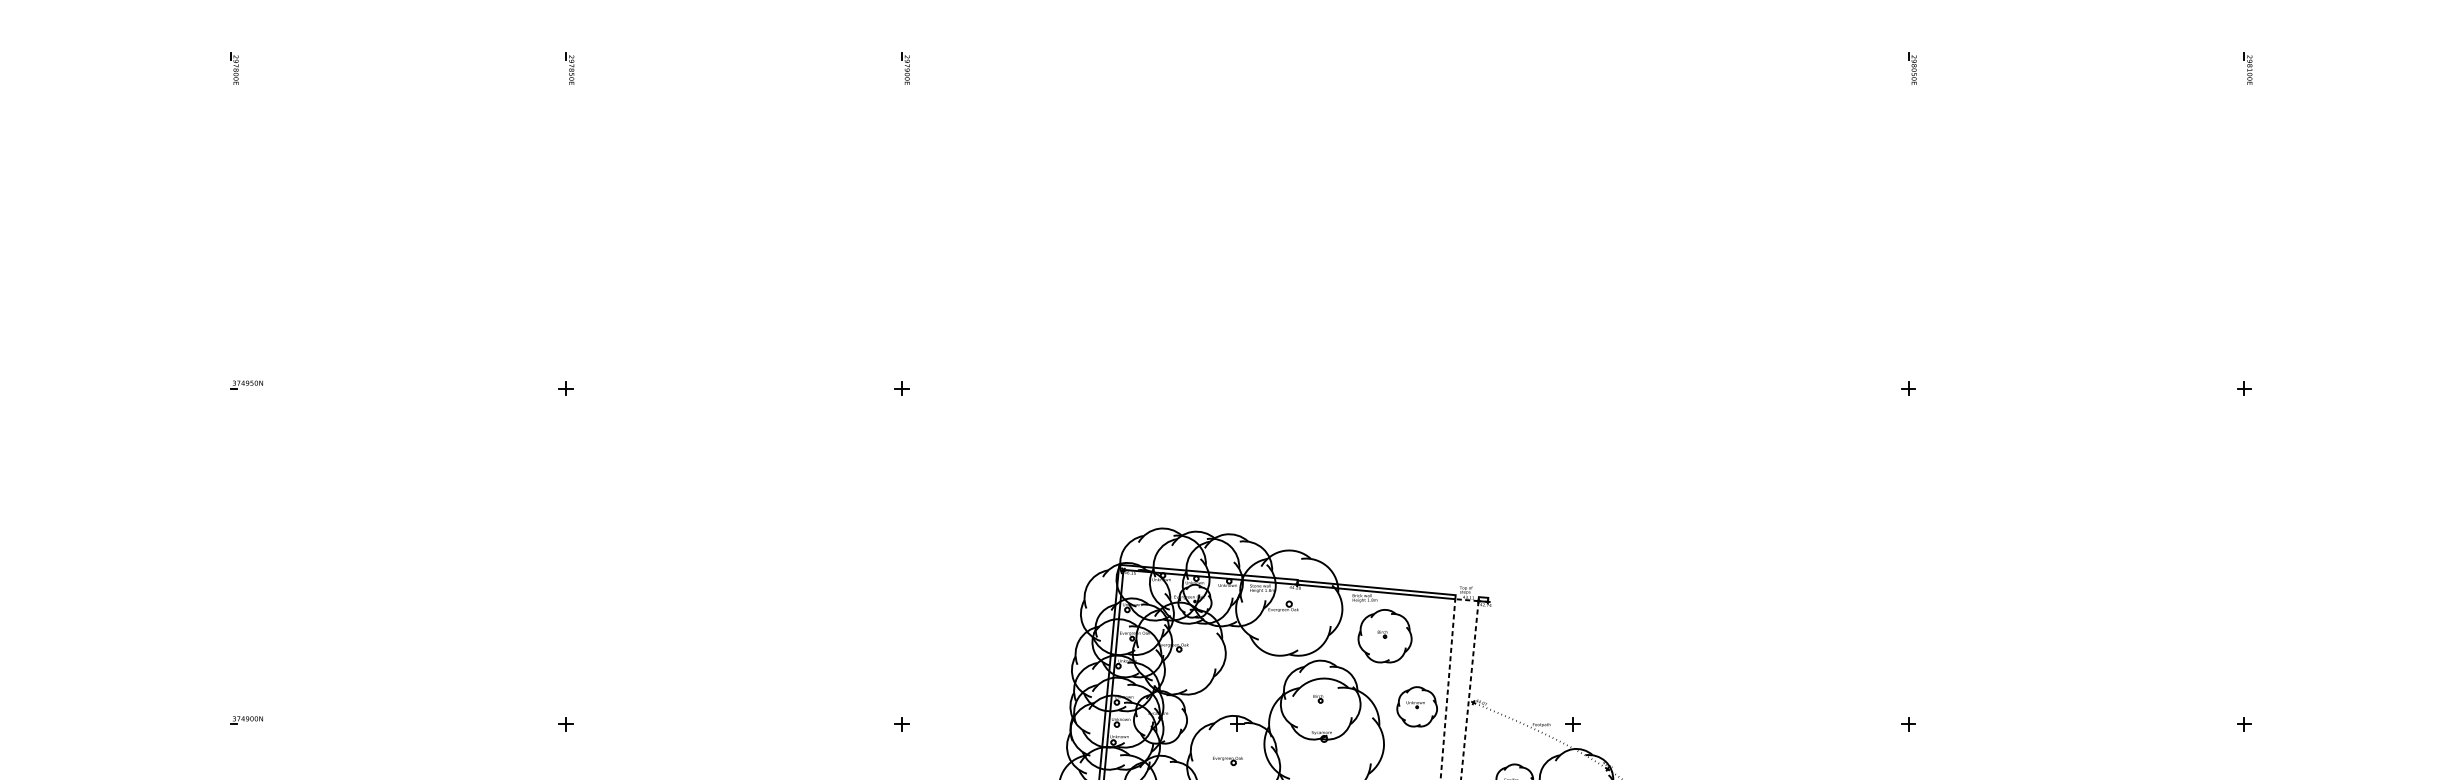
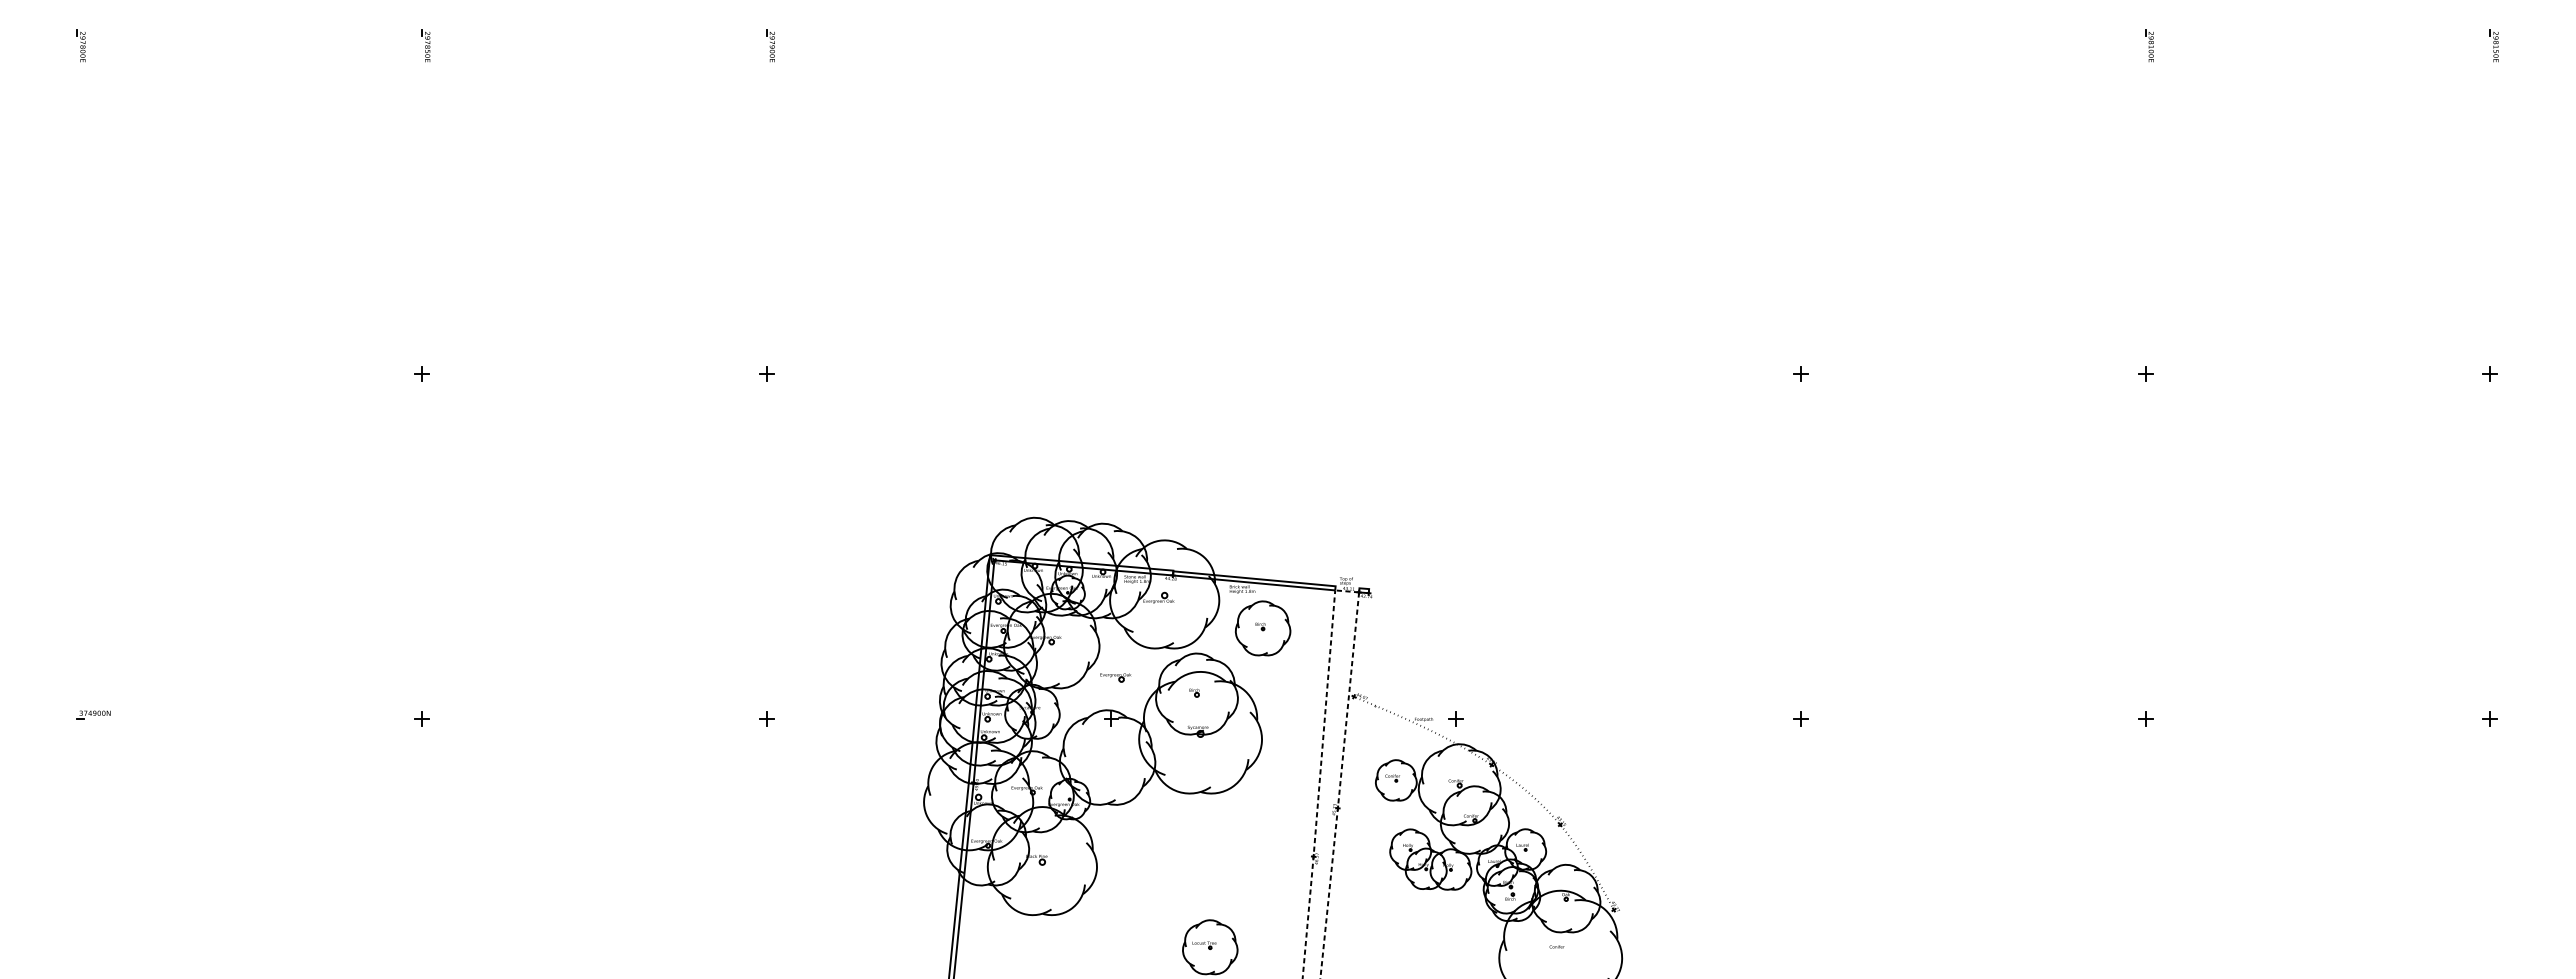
part: (1912, 68) -> (1804, 45), removed
part: (246, 385) -> (93, 370), removed
part: (1416, 706) -> (1295, 700), removed
part: (1227, 760) -> (1115, 677), moved

